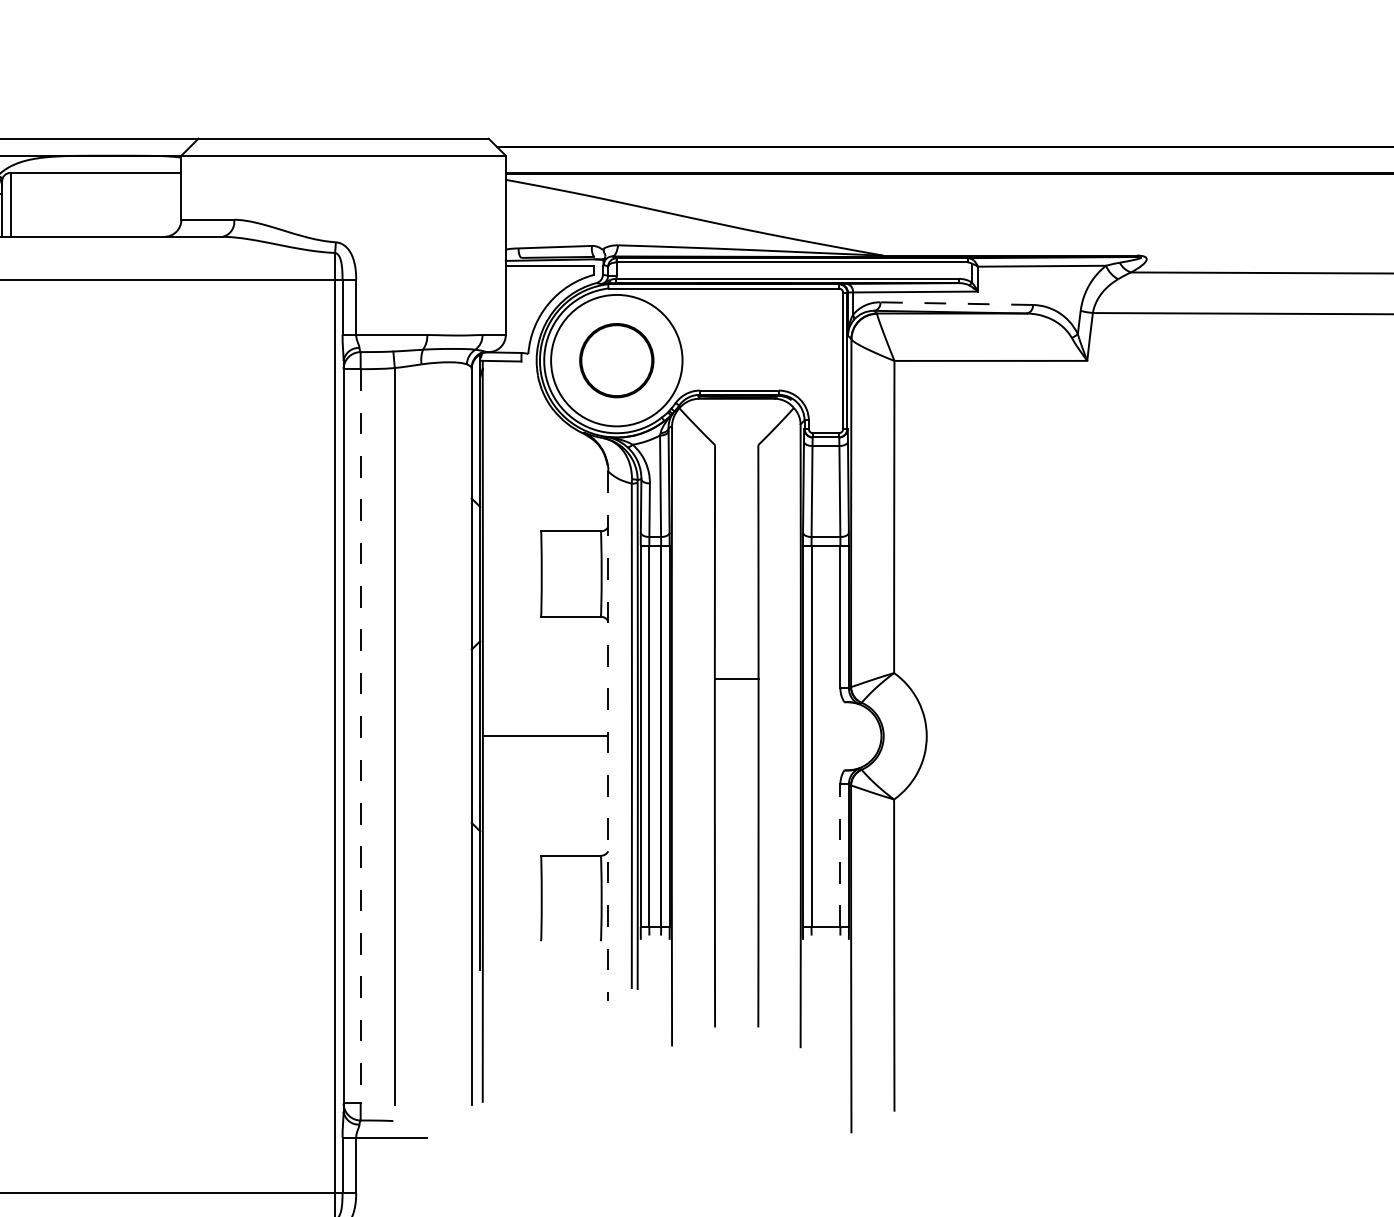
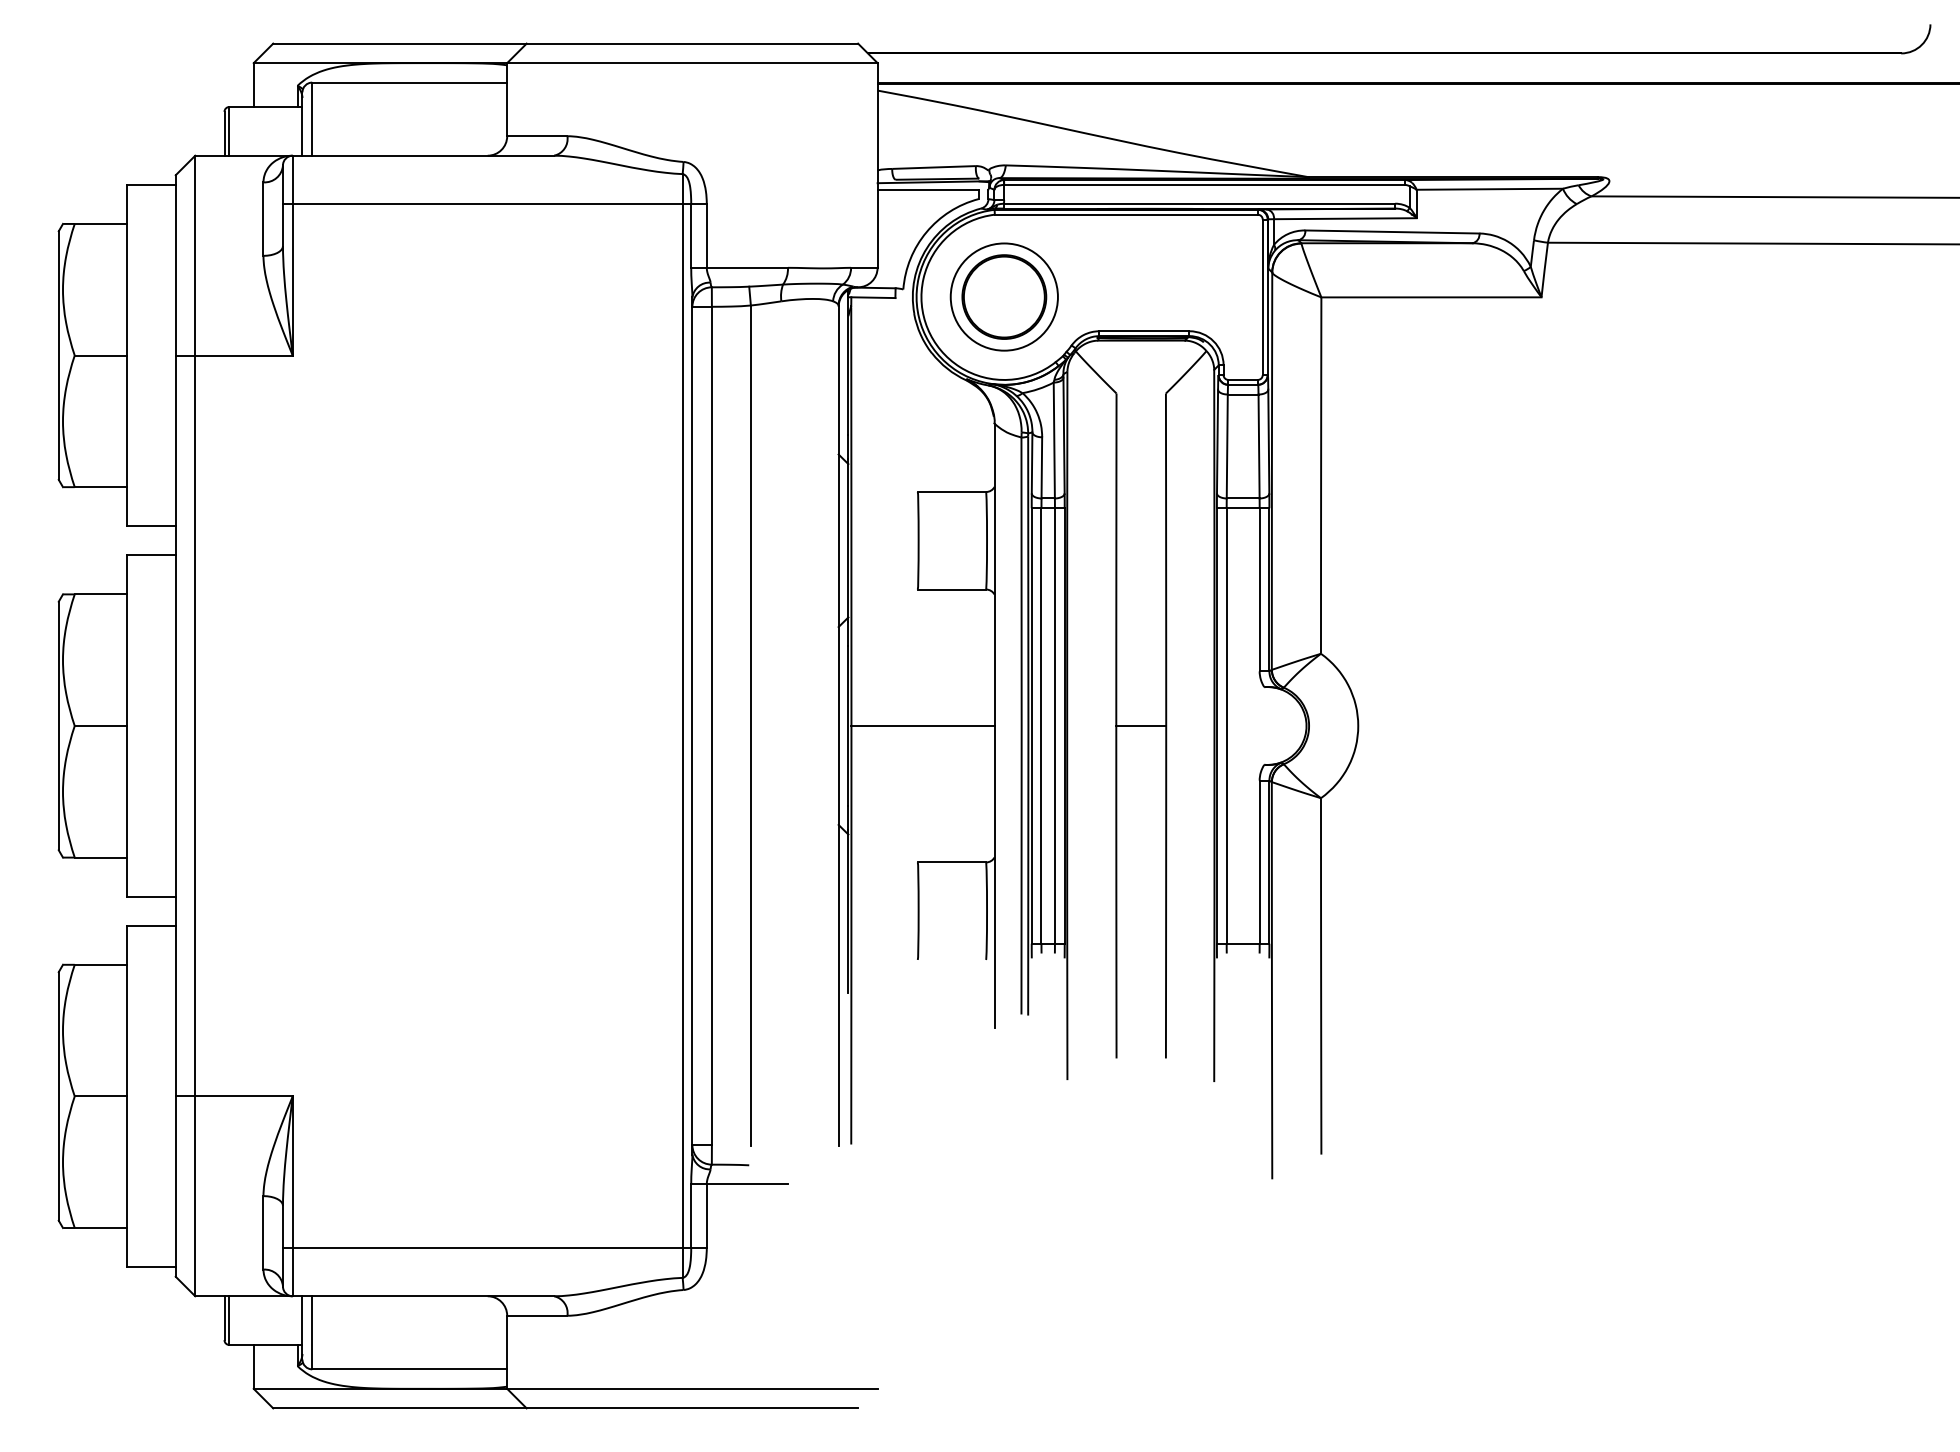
line: (955, 303) -> (1391, 231), dashed -> solid
circle: (616, 360) -> (1003, 296), size x0.71
line: (736, 678) -> (1141, 726), moved
line: (360, 736) -> (711, 726), dashed -> solid
line: (608, 736) -> (994, 726), dashed -> solid
line: (840, 855) -> (1259, 862), dashed -> solid

